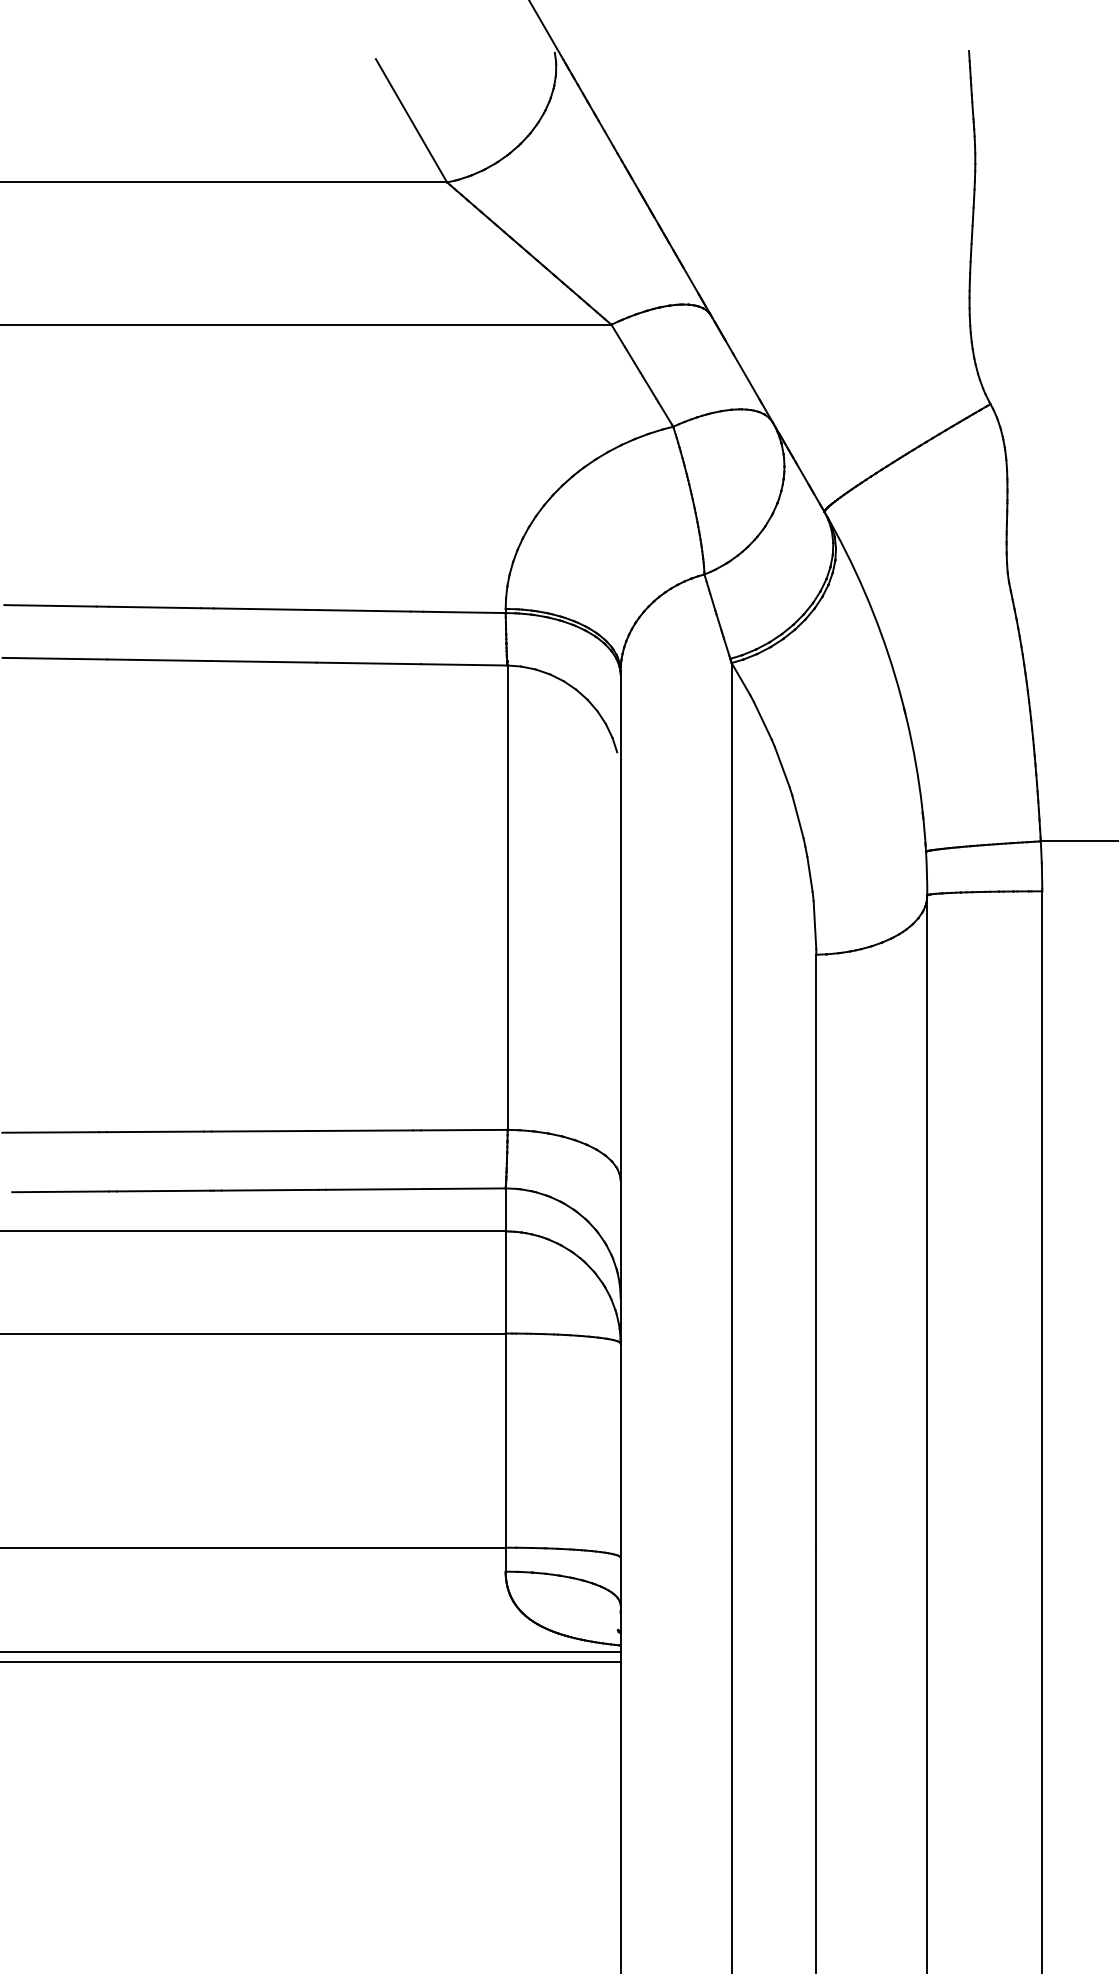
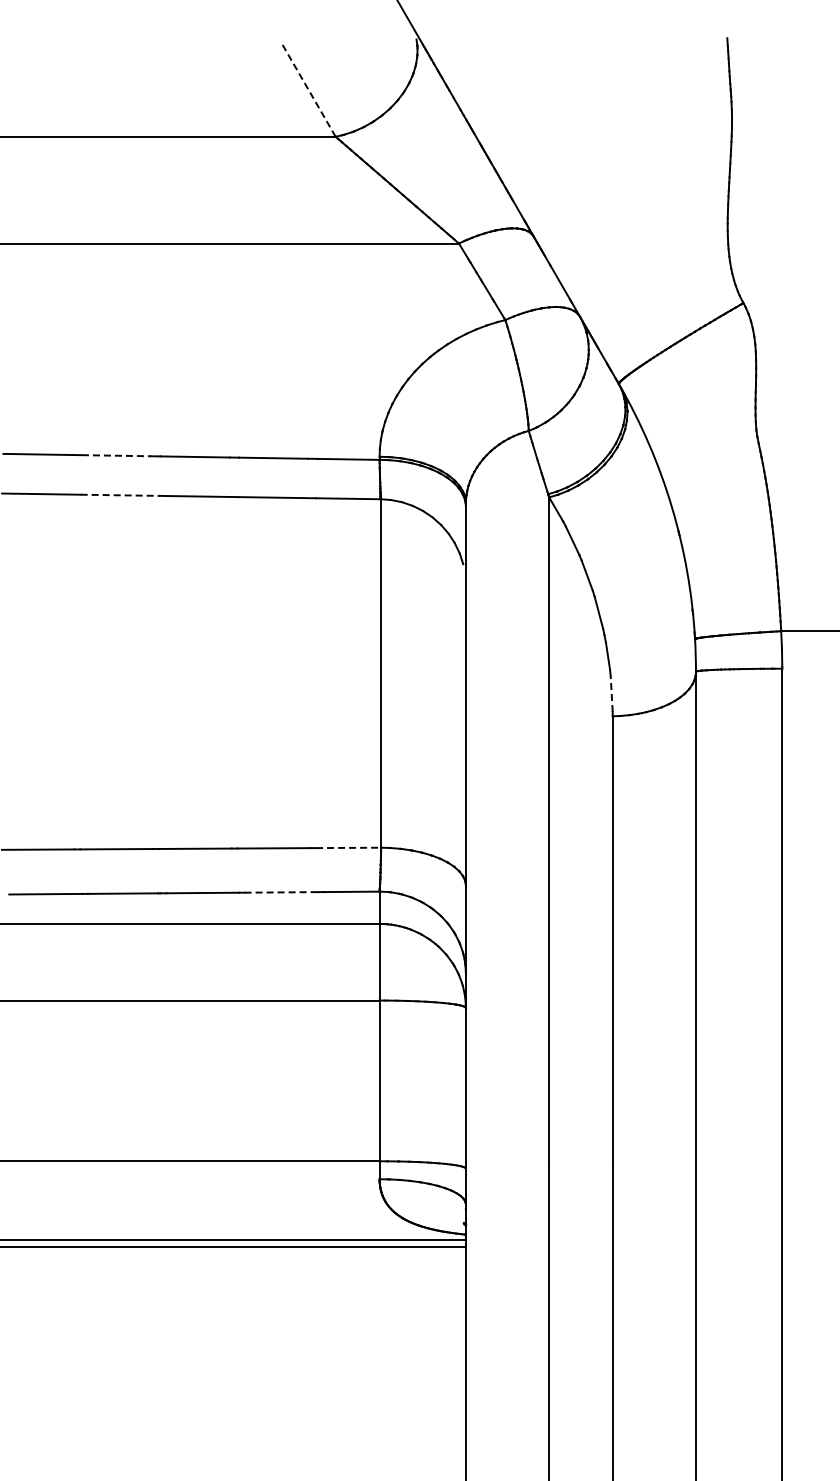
line: (410, 120) -> (308, 90), solid -> dashed
line: (155, 607) -> (116, 455), solid -> dashed
line: (160, 660) -> (120, 495), solid -> dashed
line: (814, 924) -> (611, 693), solid -> dashed
line: (464, 1129) -> (348, 847), solid -> dashed
line: (373, 1189) -> (280, 892), solid -> dashed

